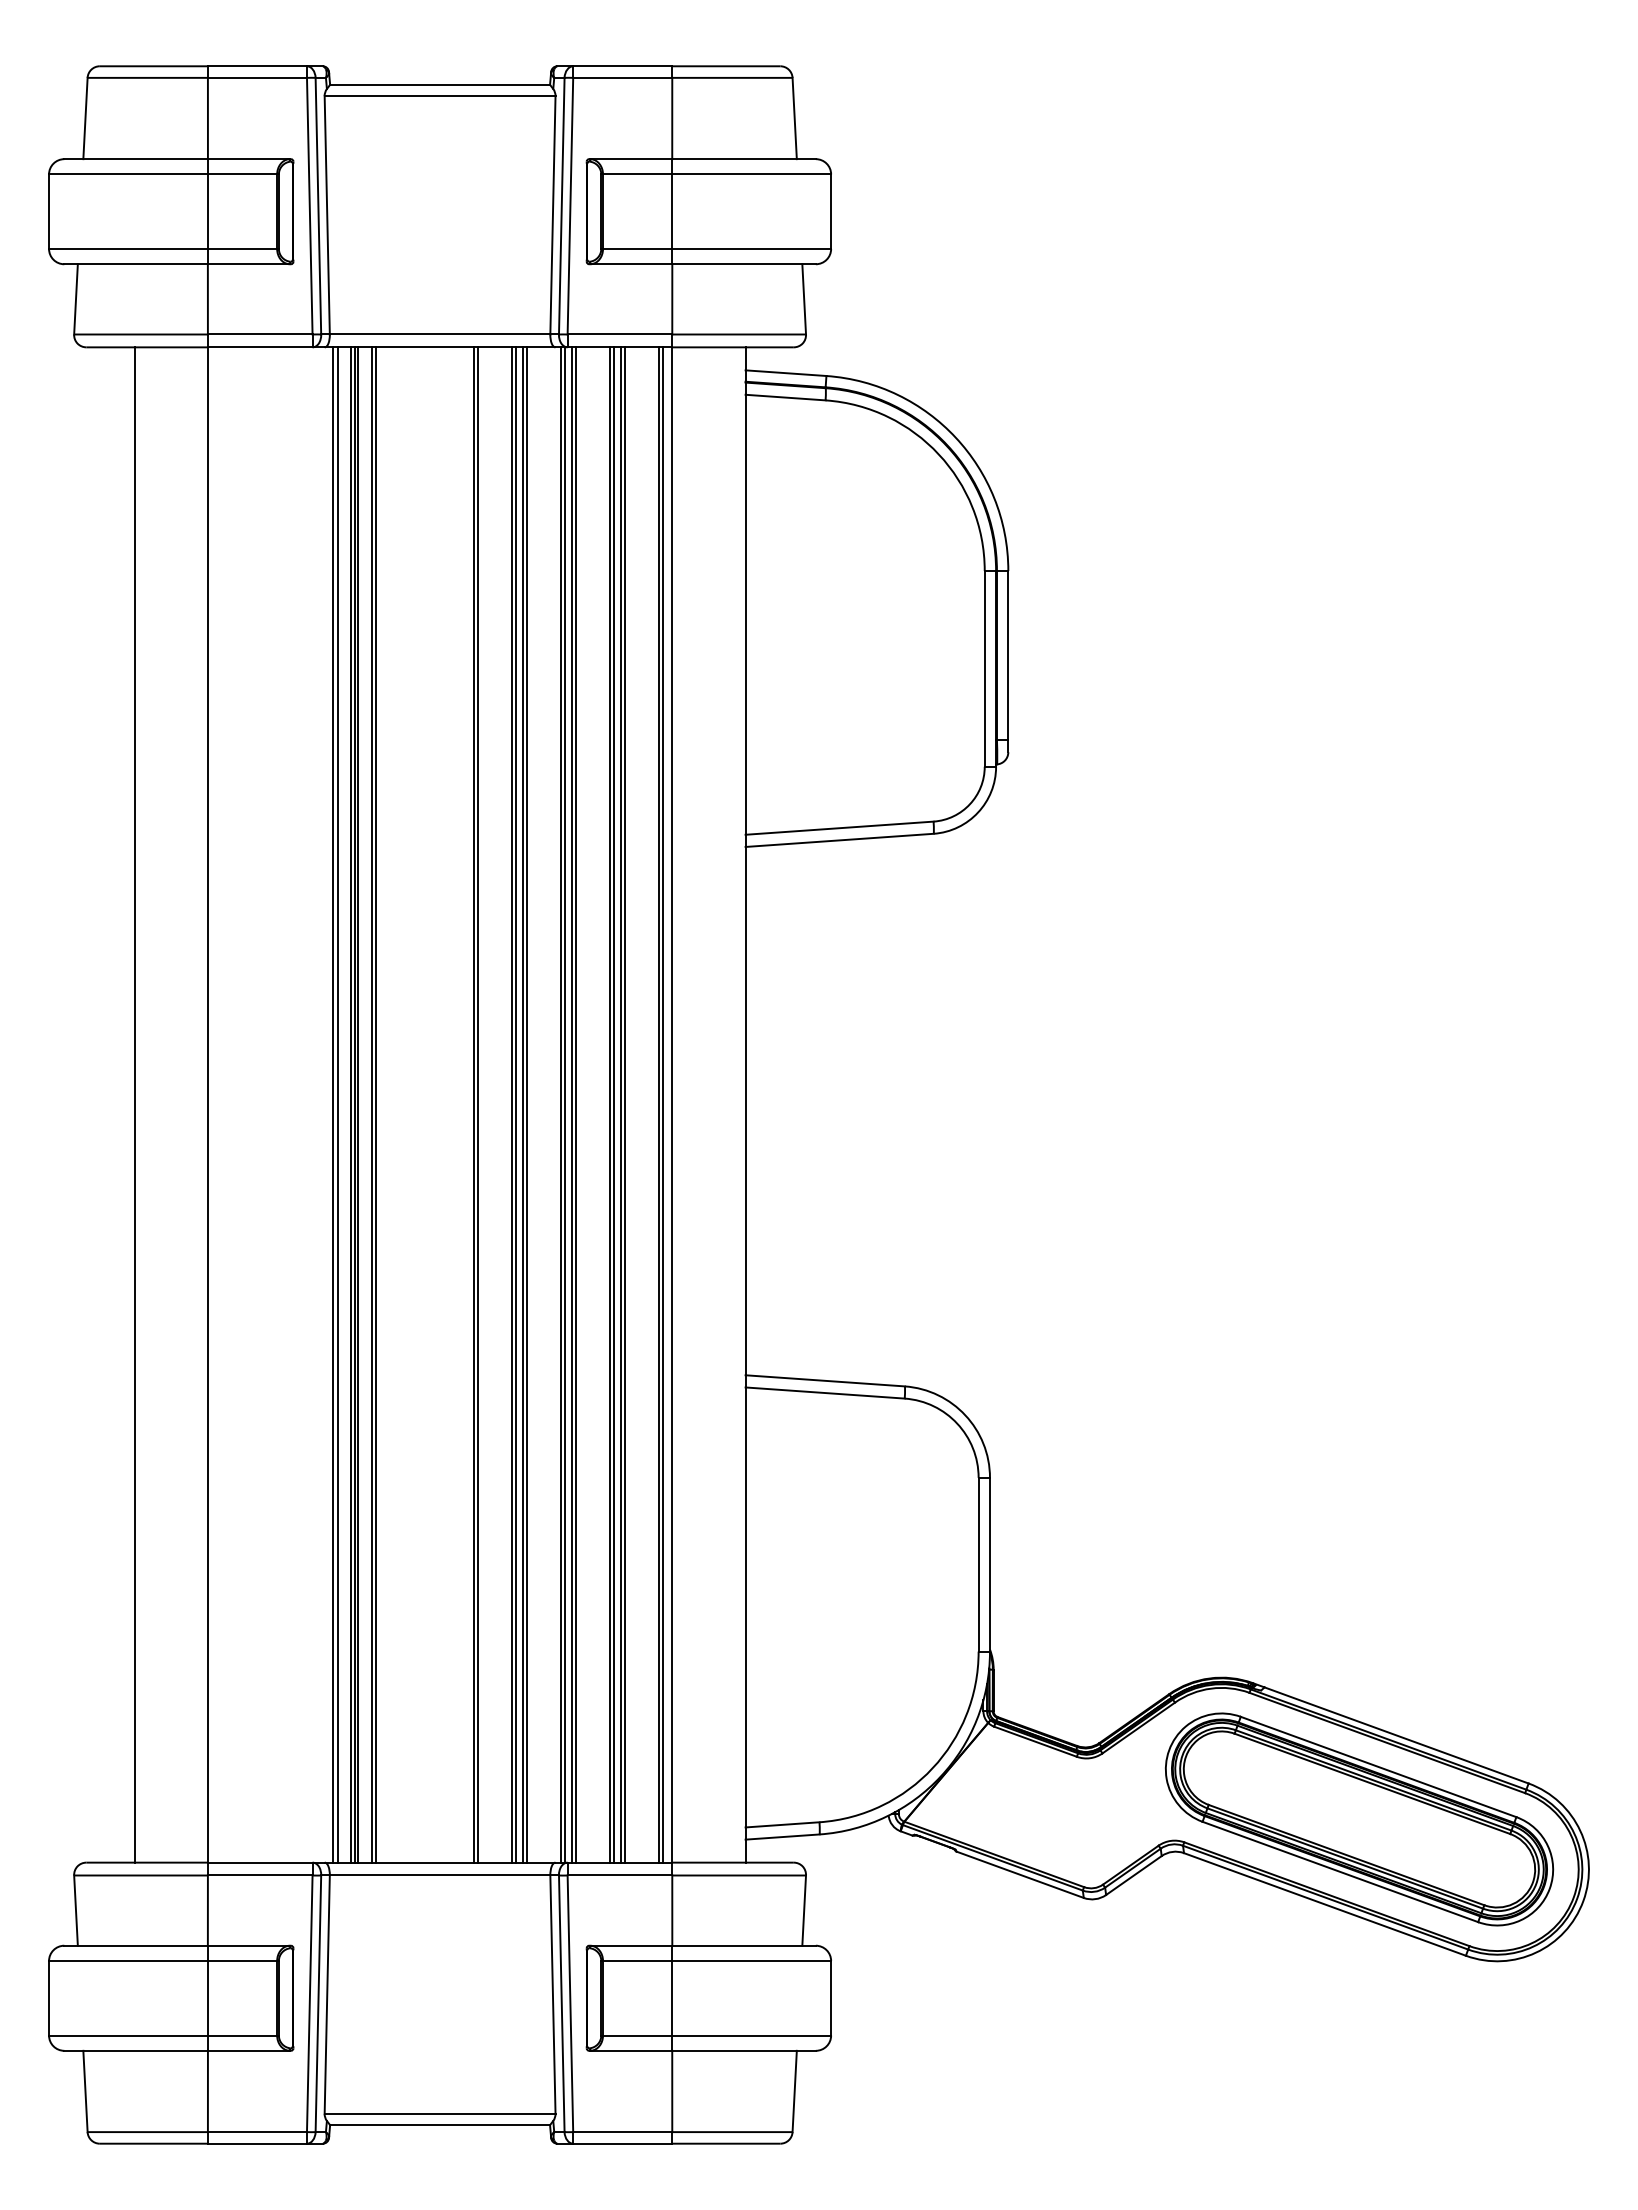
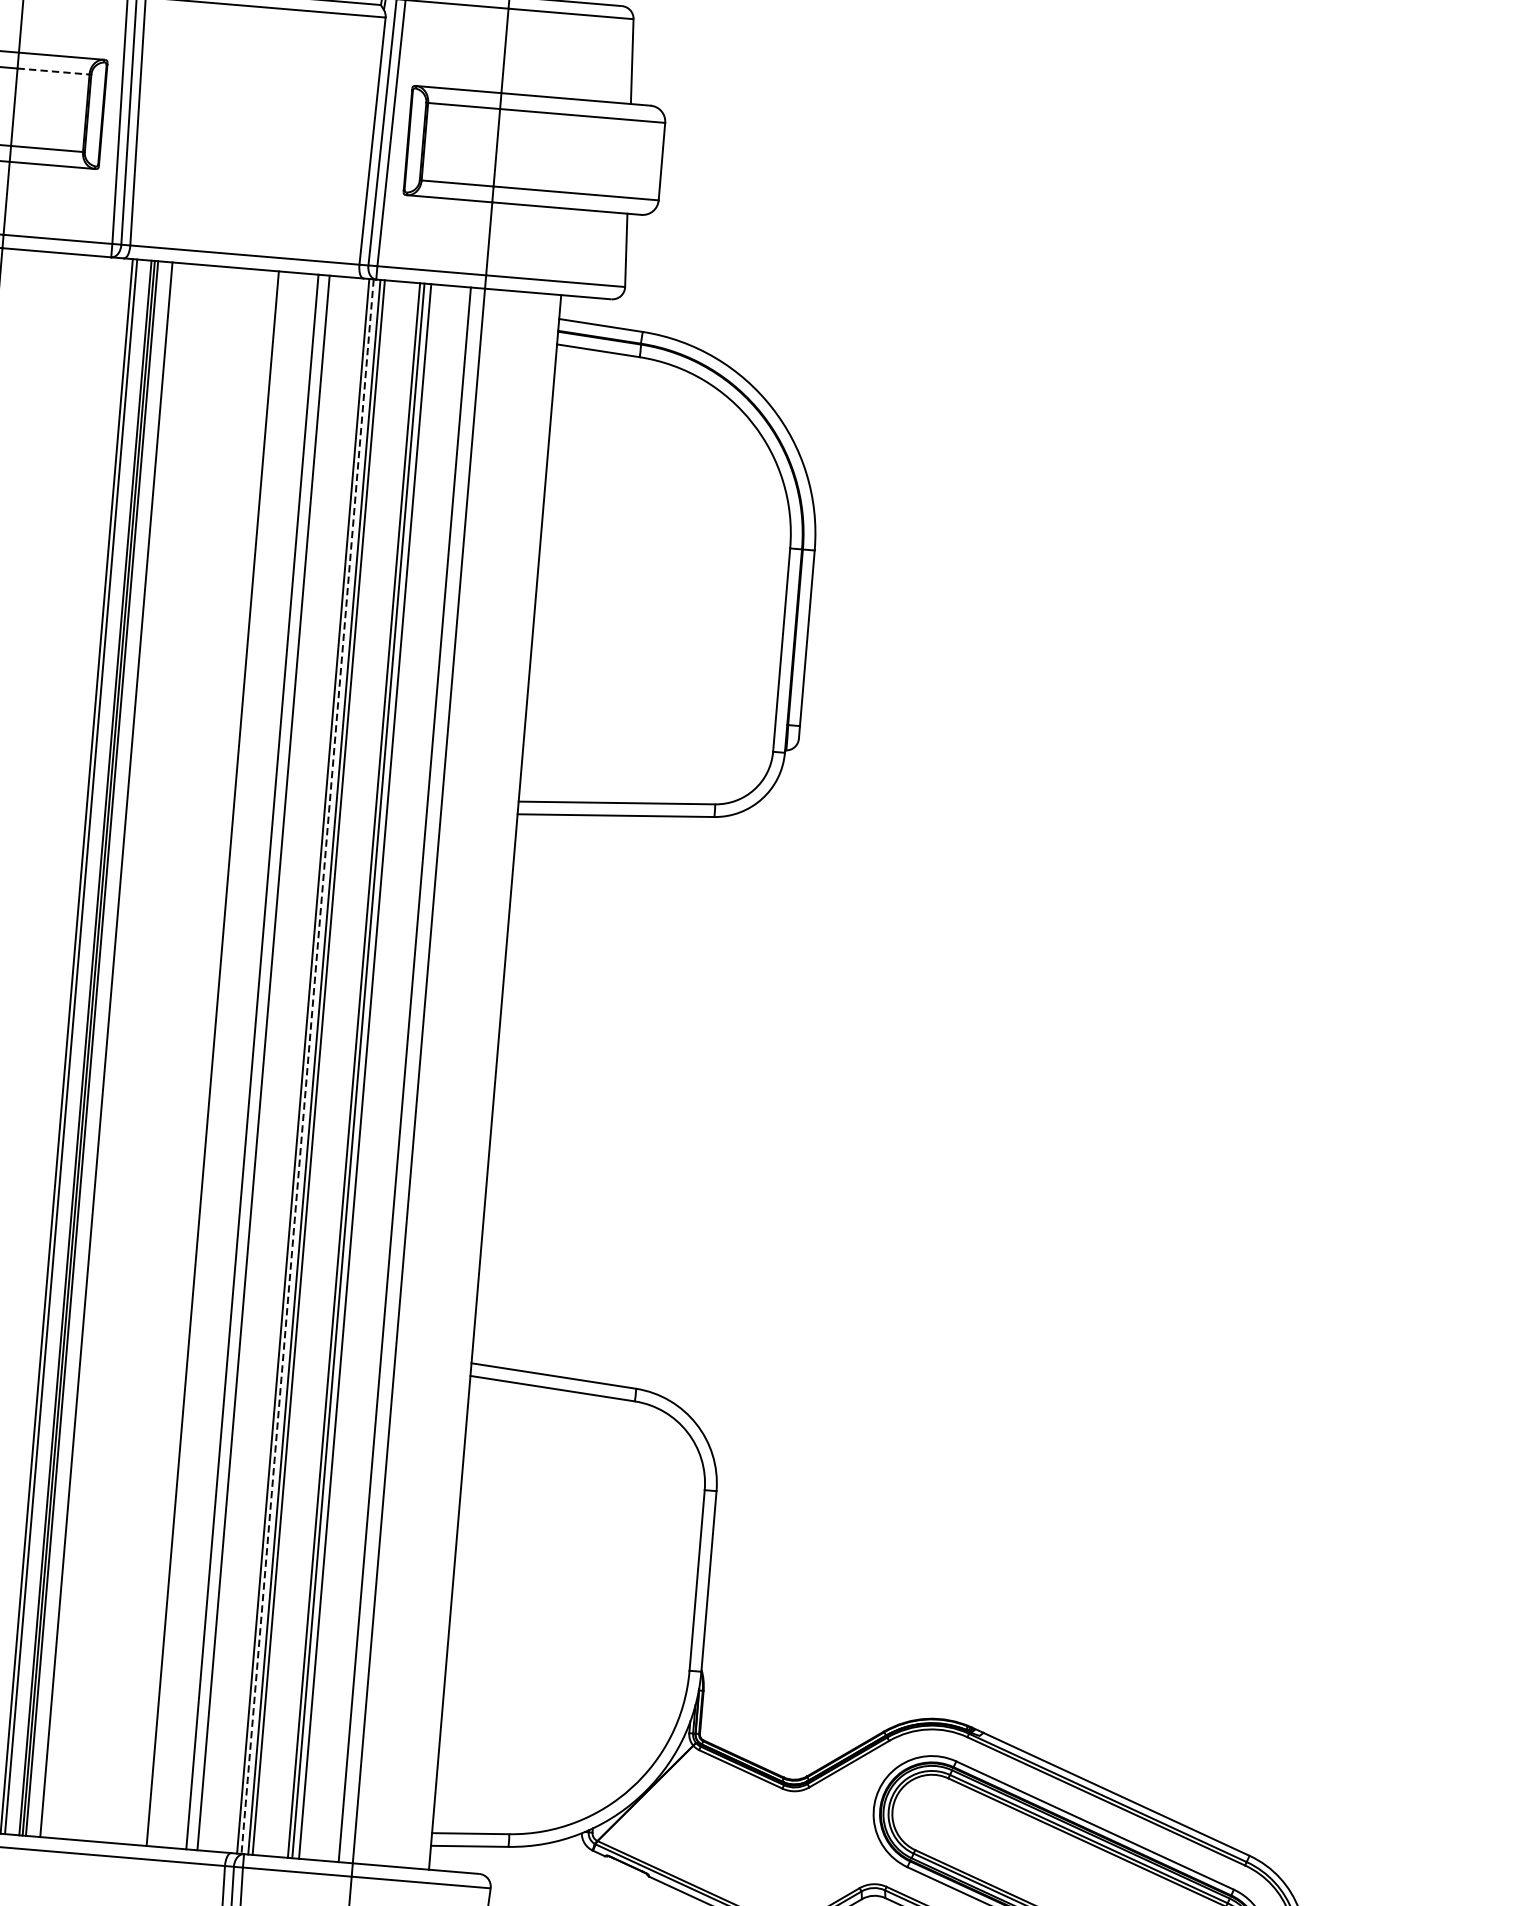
line: (242, 174) -> (53, 71), solid -> dashed
line: (375, 1104) -> (110, 1049), removed
line: (478, 1104) -> (217, 1058), removed
line: (516, 1104) -> (257, 1061), removed
line: (527, 1104) -> (268, 1062), removed
line: (624, 1104) -> (369, 1071), removed
line: (662, 1104) -> (408, 1074), removed
line: (565, 1105) -> (307, 1067), solid -> dashed

